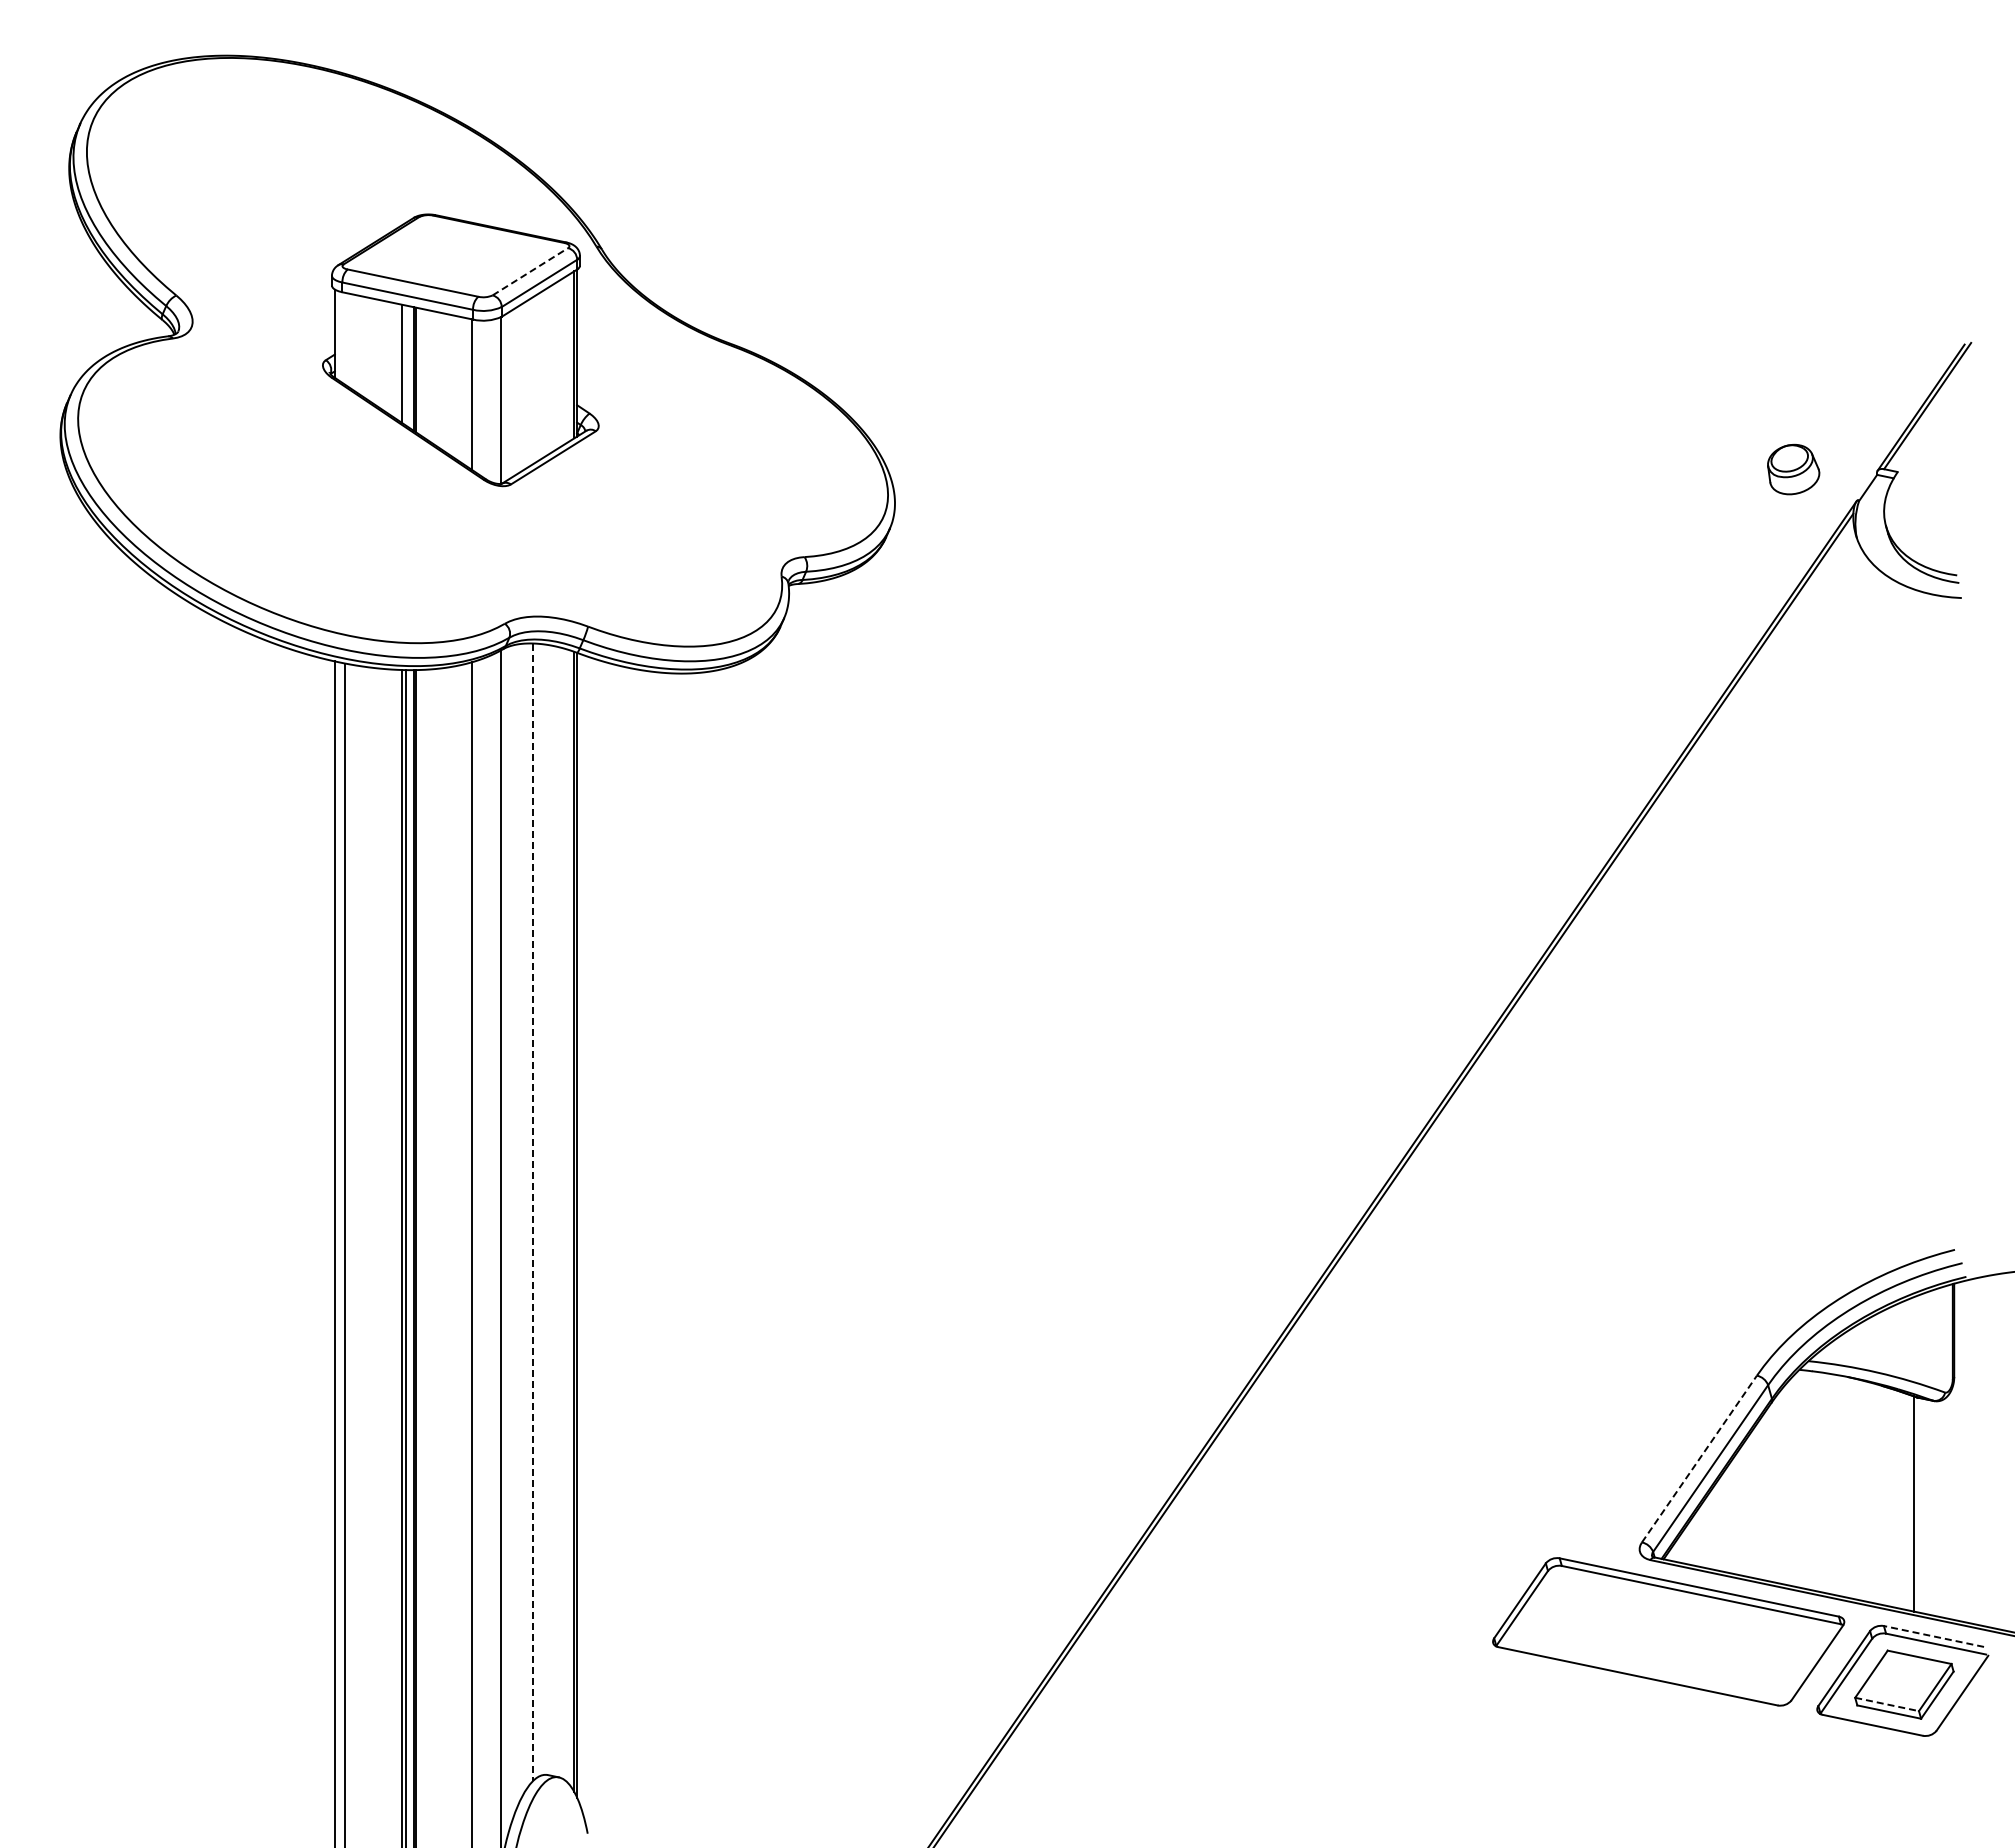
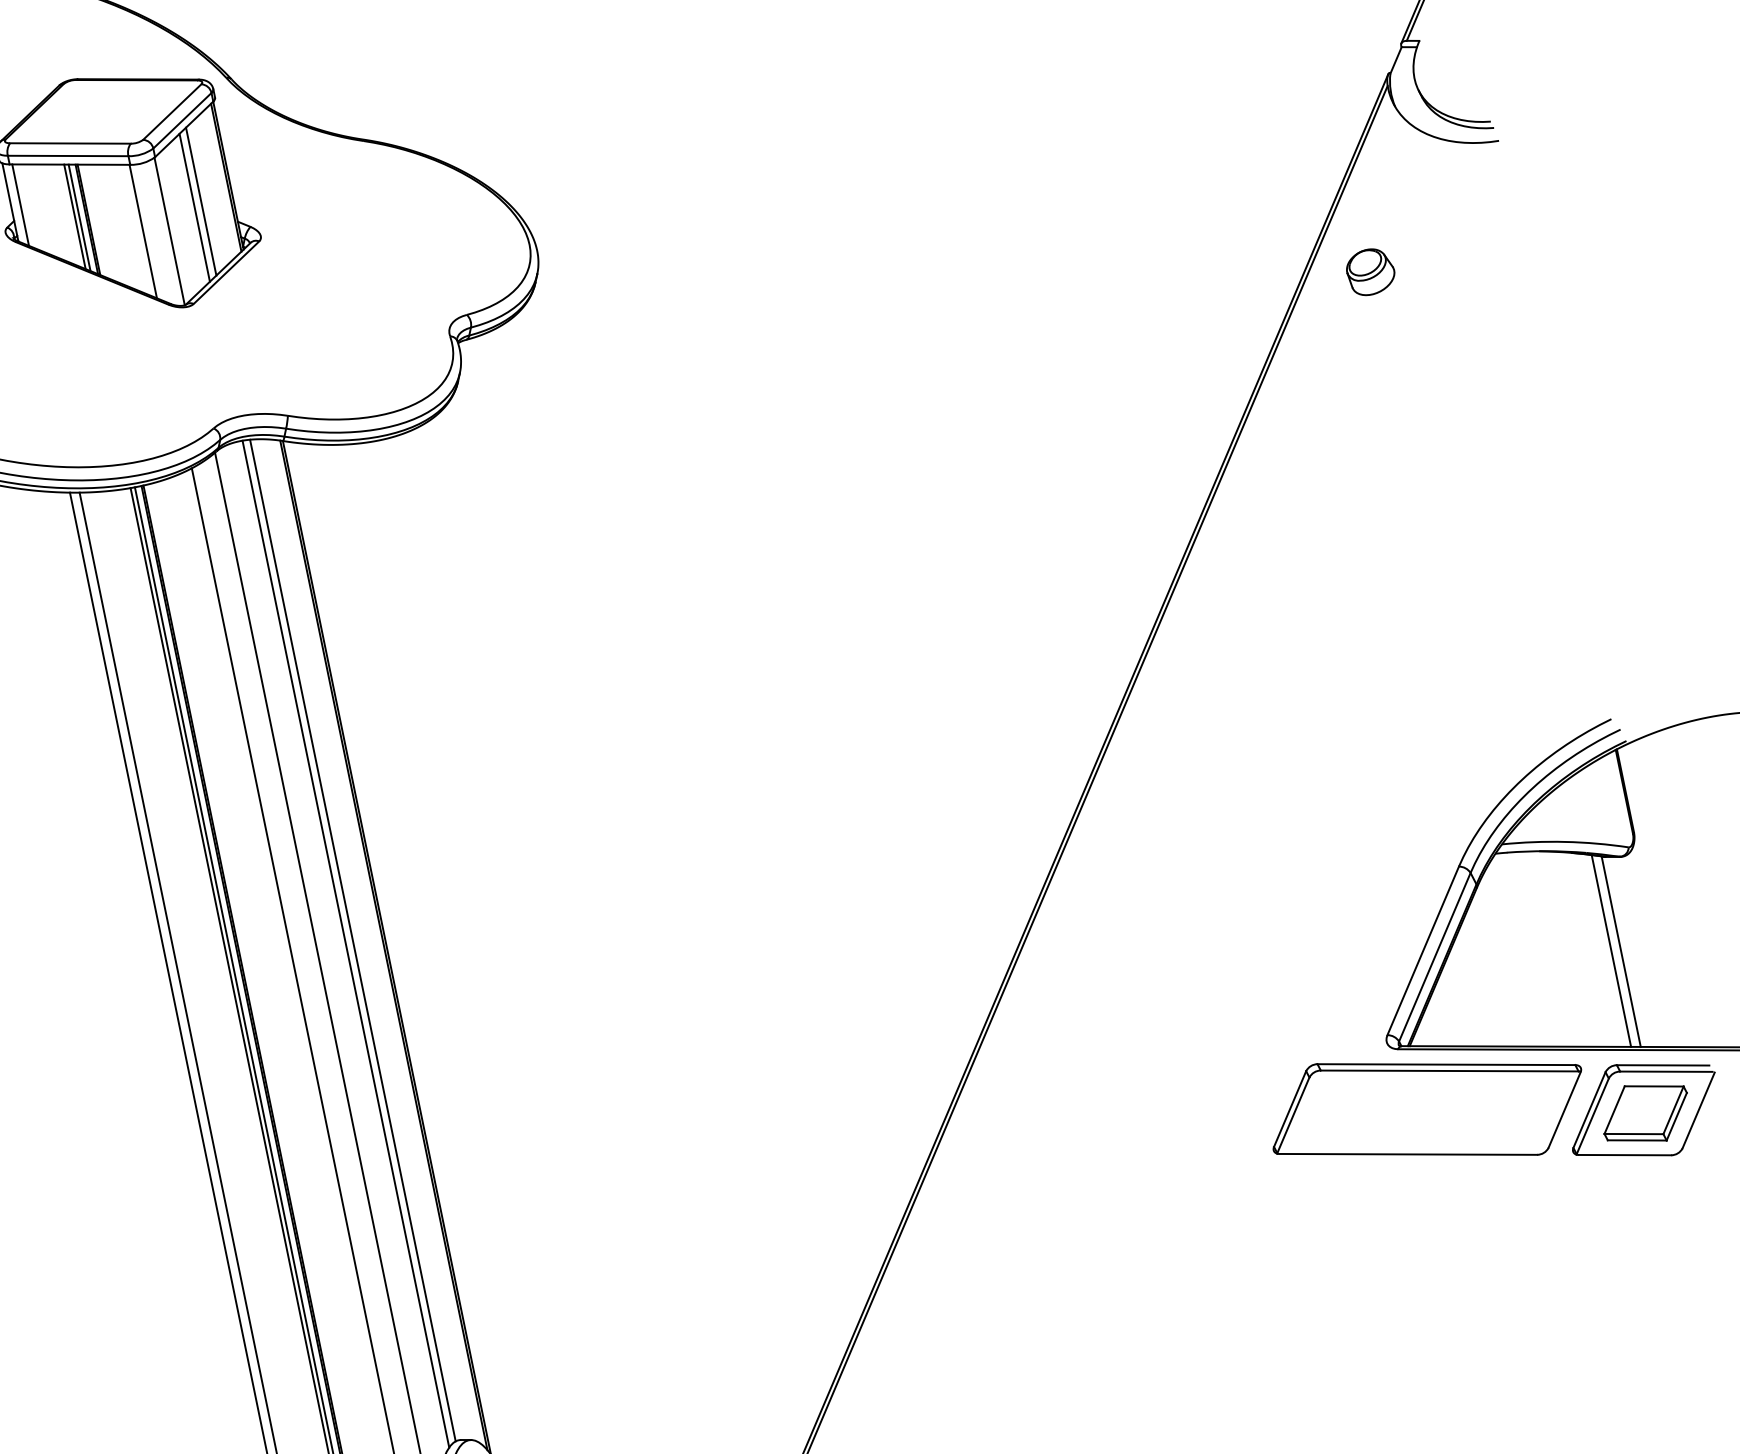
line: (530, 271) -> (172, 111), dashed -> solid
line: (345, 338) -> (20, 204), added
line: (406, 365) -> (79, 217), added
line: (541, 374) -> (200, 201), added
line: (533, 379) -> (194, 206), added
part: (1793, 469) -> (1370, 271), moved
line: (541, 1209) -> (352, 940), added
line: (533, 1212) -> (346, 944), dashed -> solid
line: (1699, 1458) -> (1423, 950), dashed -> solid
line: (1903, 1500) -> (1611, 950), added
line: (1933, 1636) -> (1662, 1065), dashed -> solid
line: (1887, 1704) -> (1634, 1134), dashed -> solid

